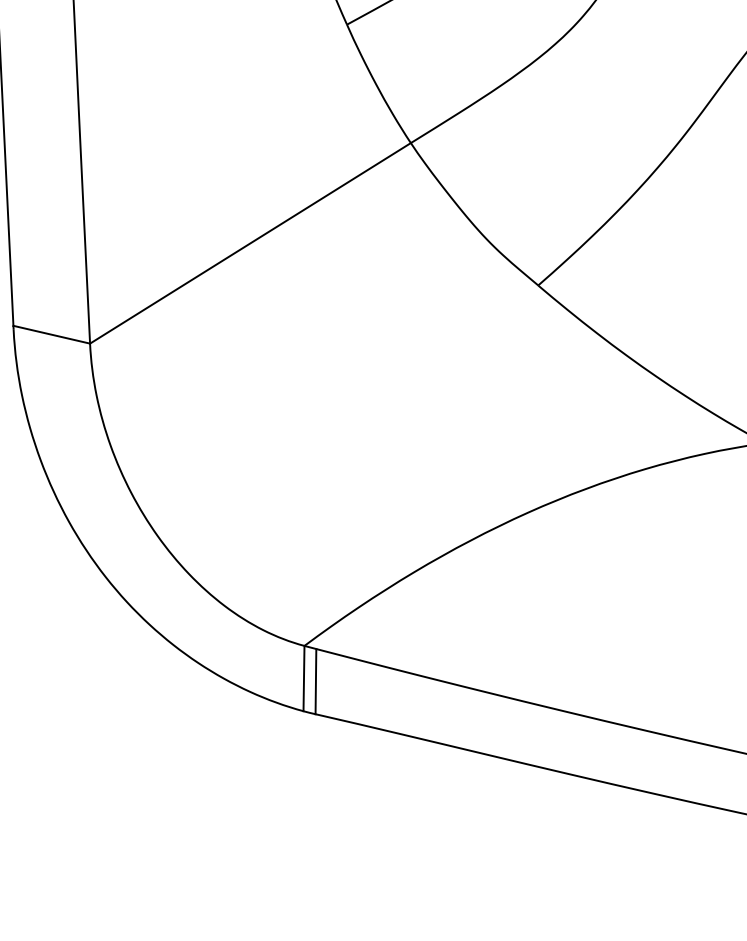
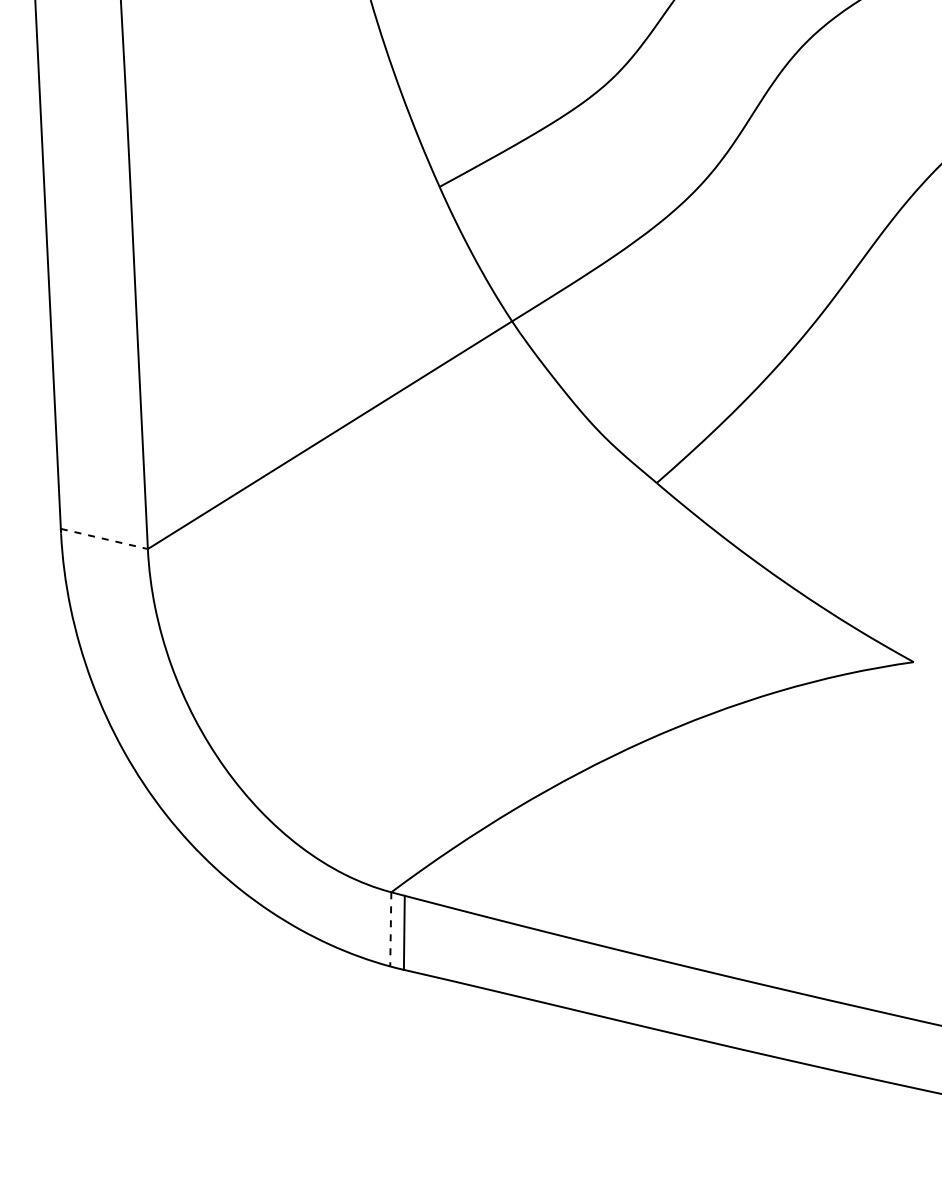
line: (51, 334) -> (104, 538), solid -> dashed
line: (303, 678) -> (390, 929), solid -> dashed

